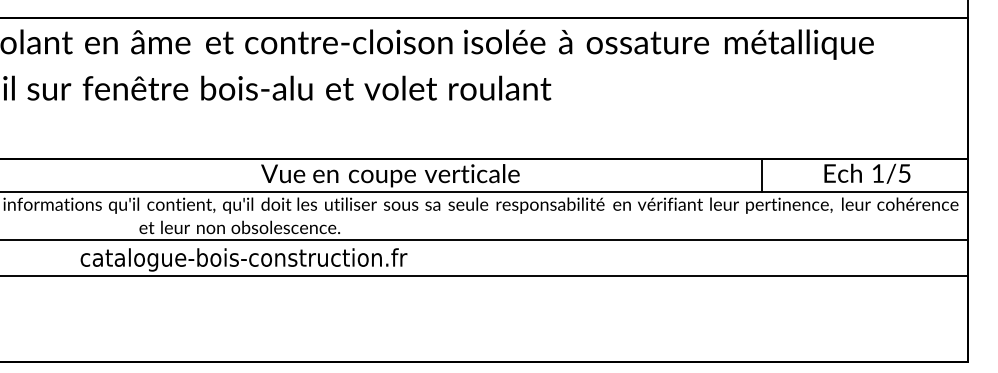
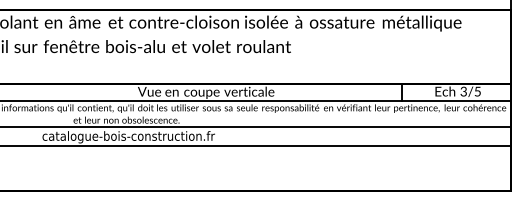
text: (877, 173) -> (463, 91), 1/5 -> 3/5

